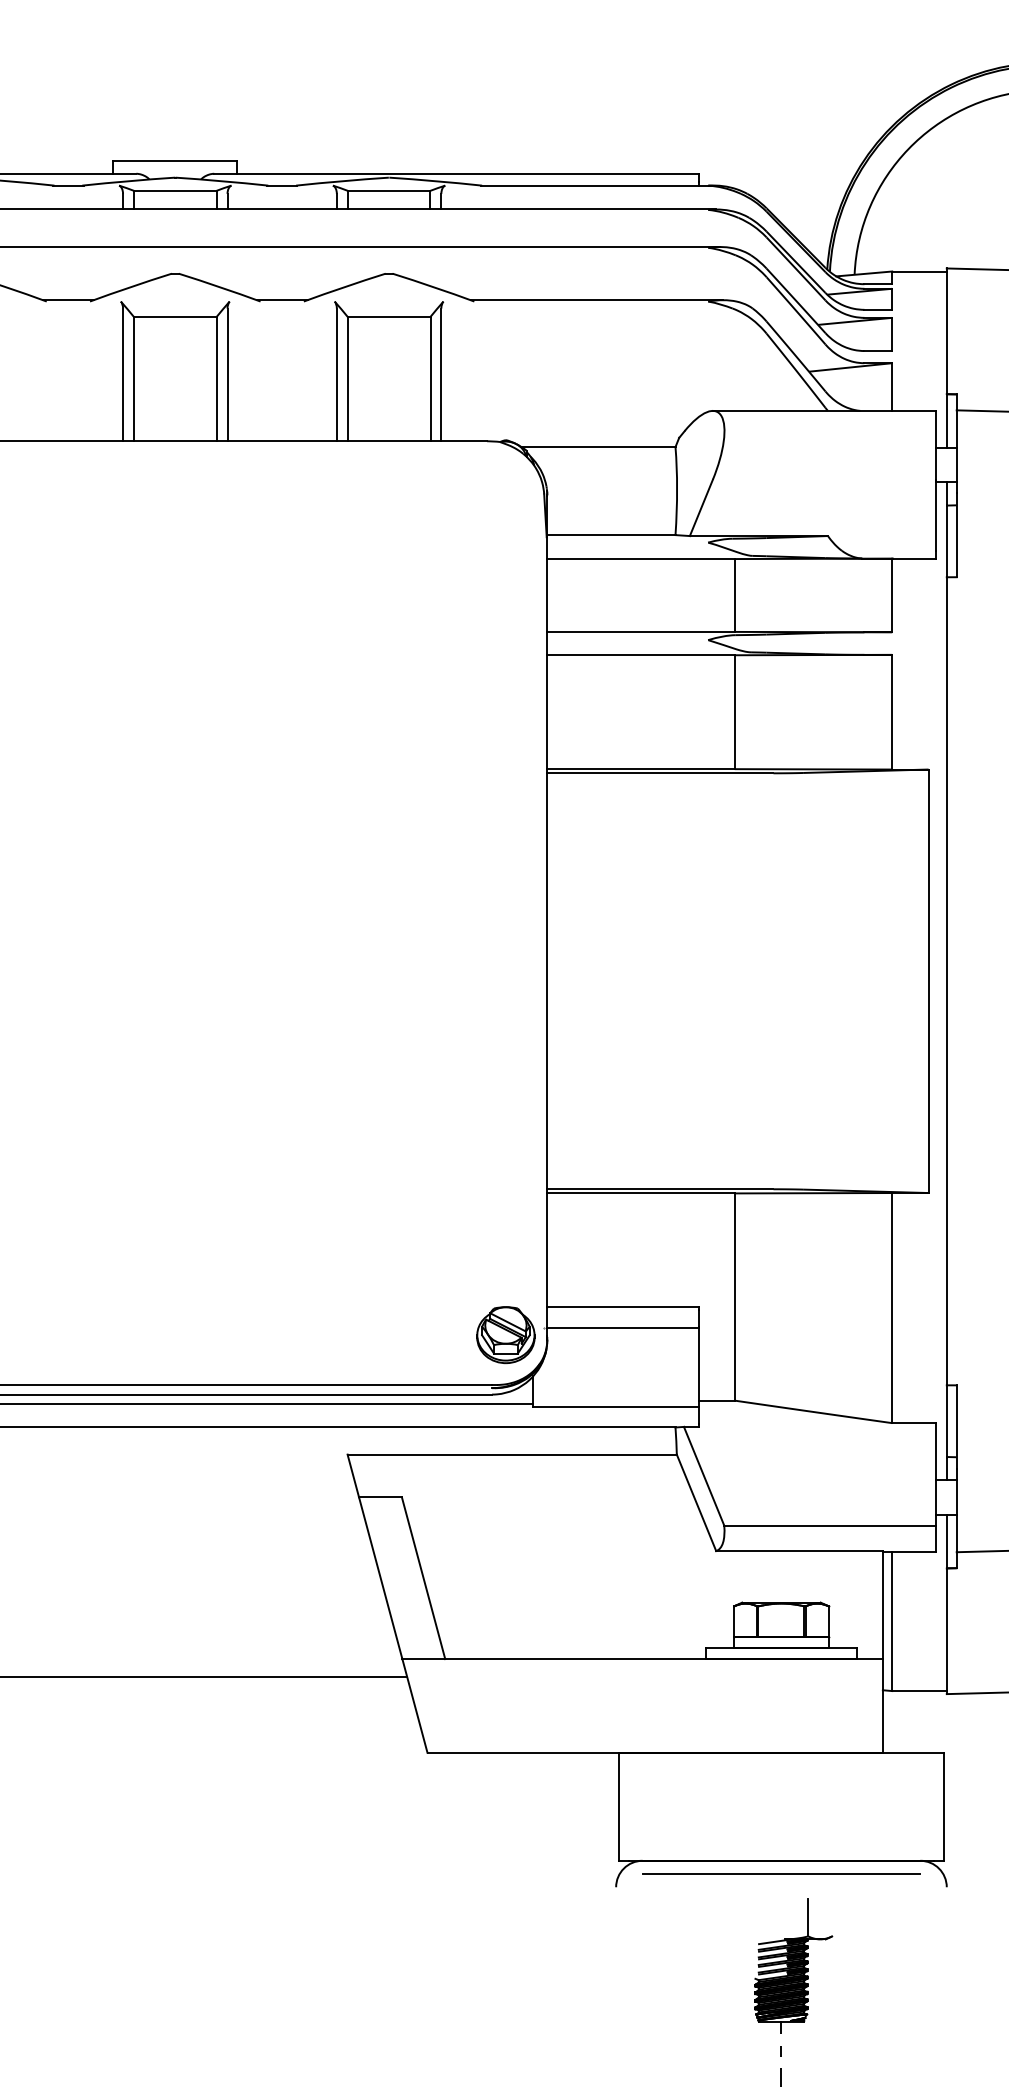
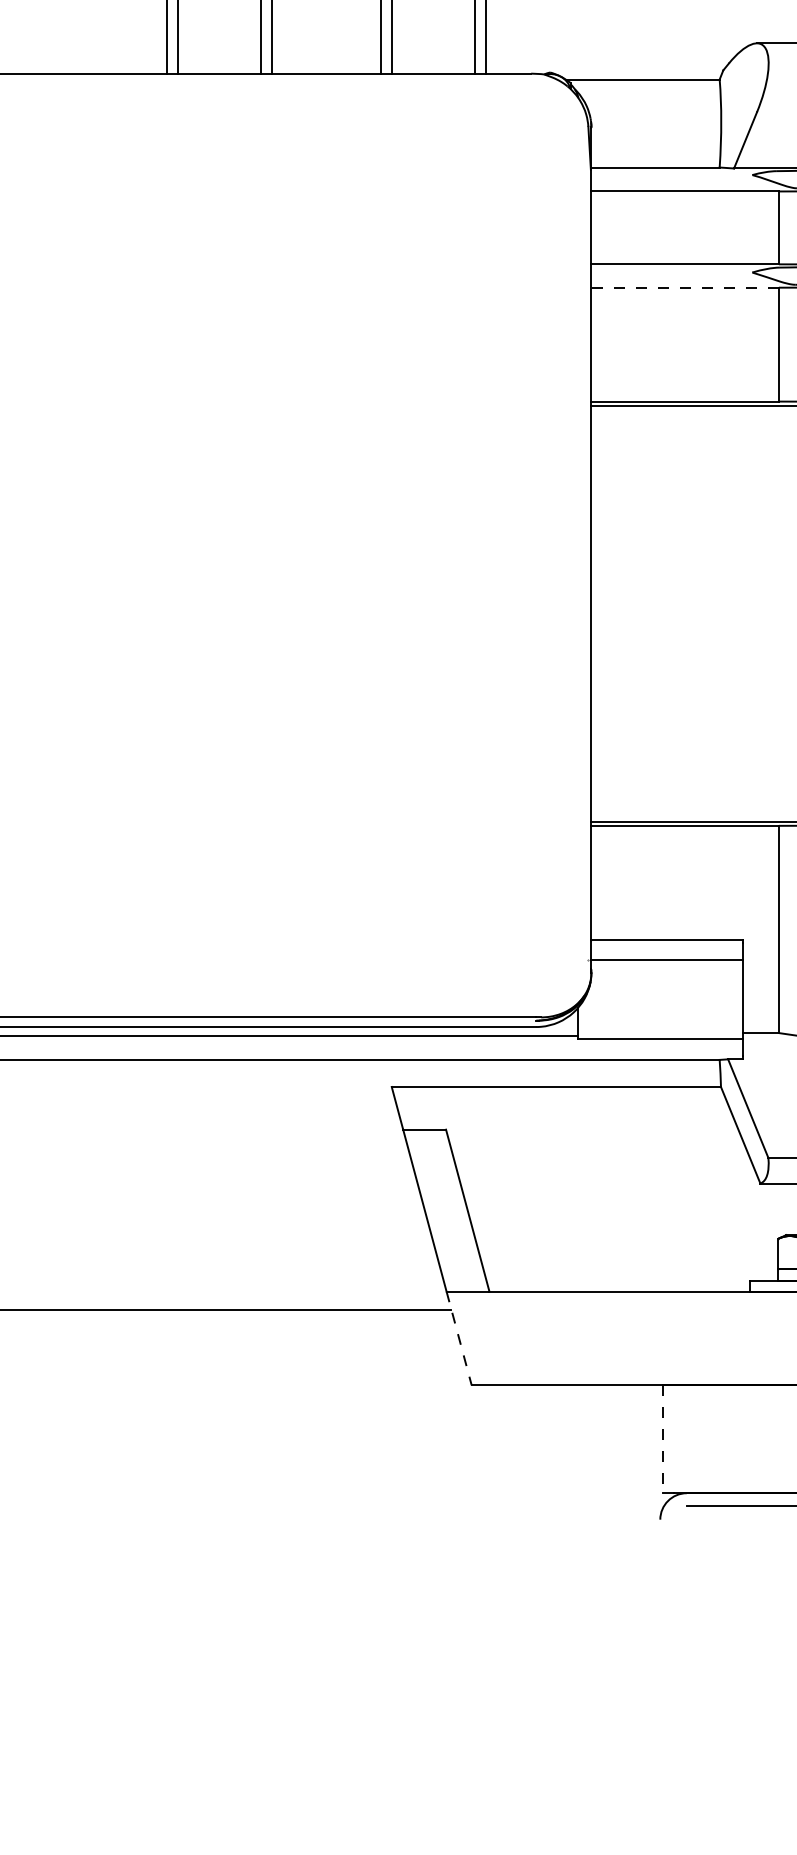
line: (641, 655) -> (685, 287), solid -> dashed
part: (505, 1335) -> (549, 967), removed
line: (415, 1706) -> (459, 1338), solid -> dashed
line: (619, 1807) -> (663, 1439), solid -> dashed

